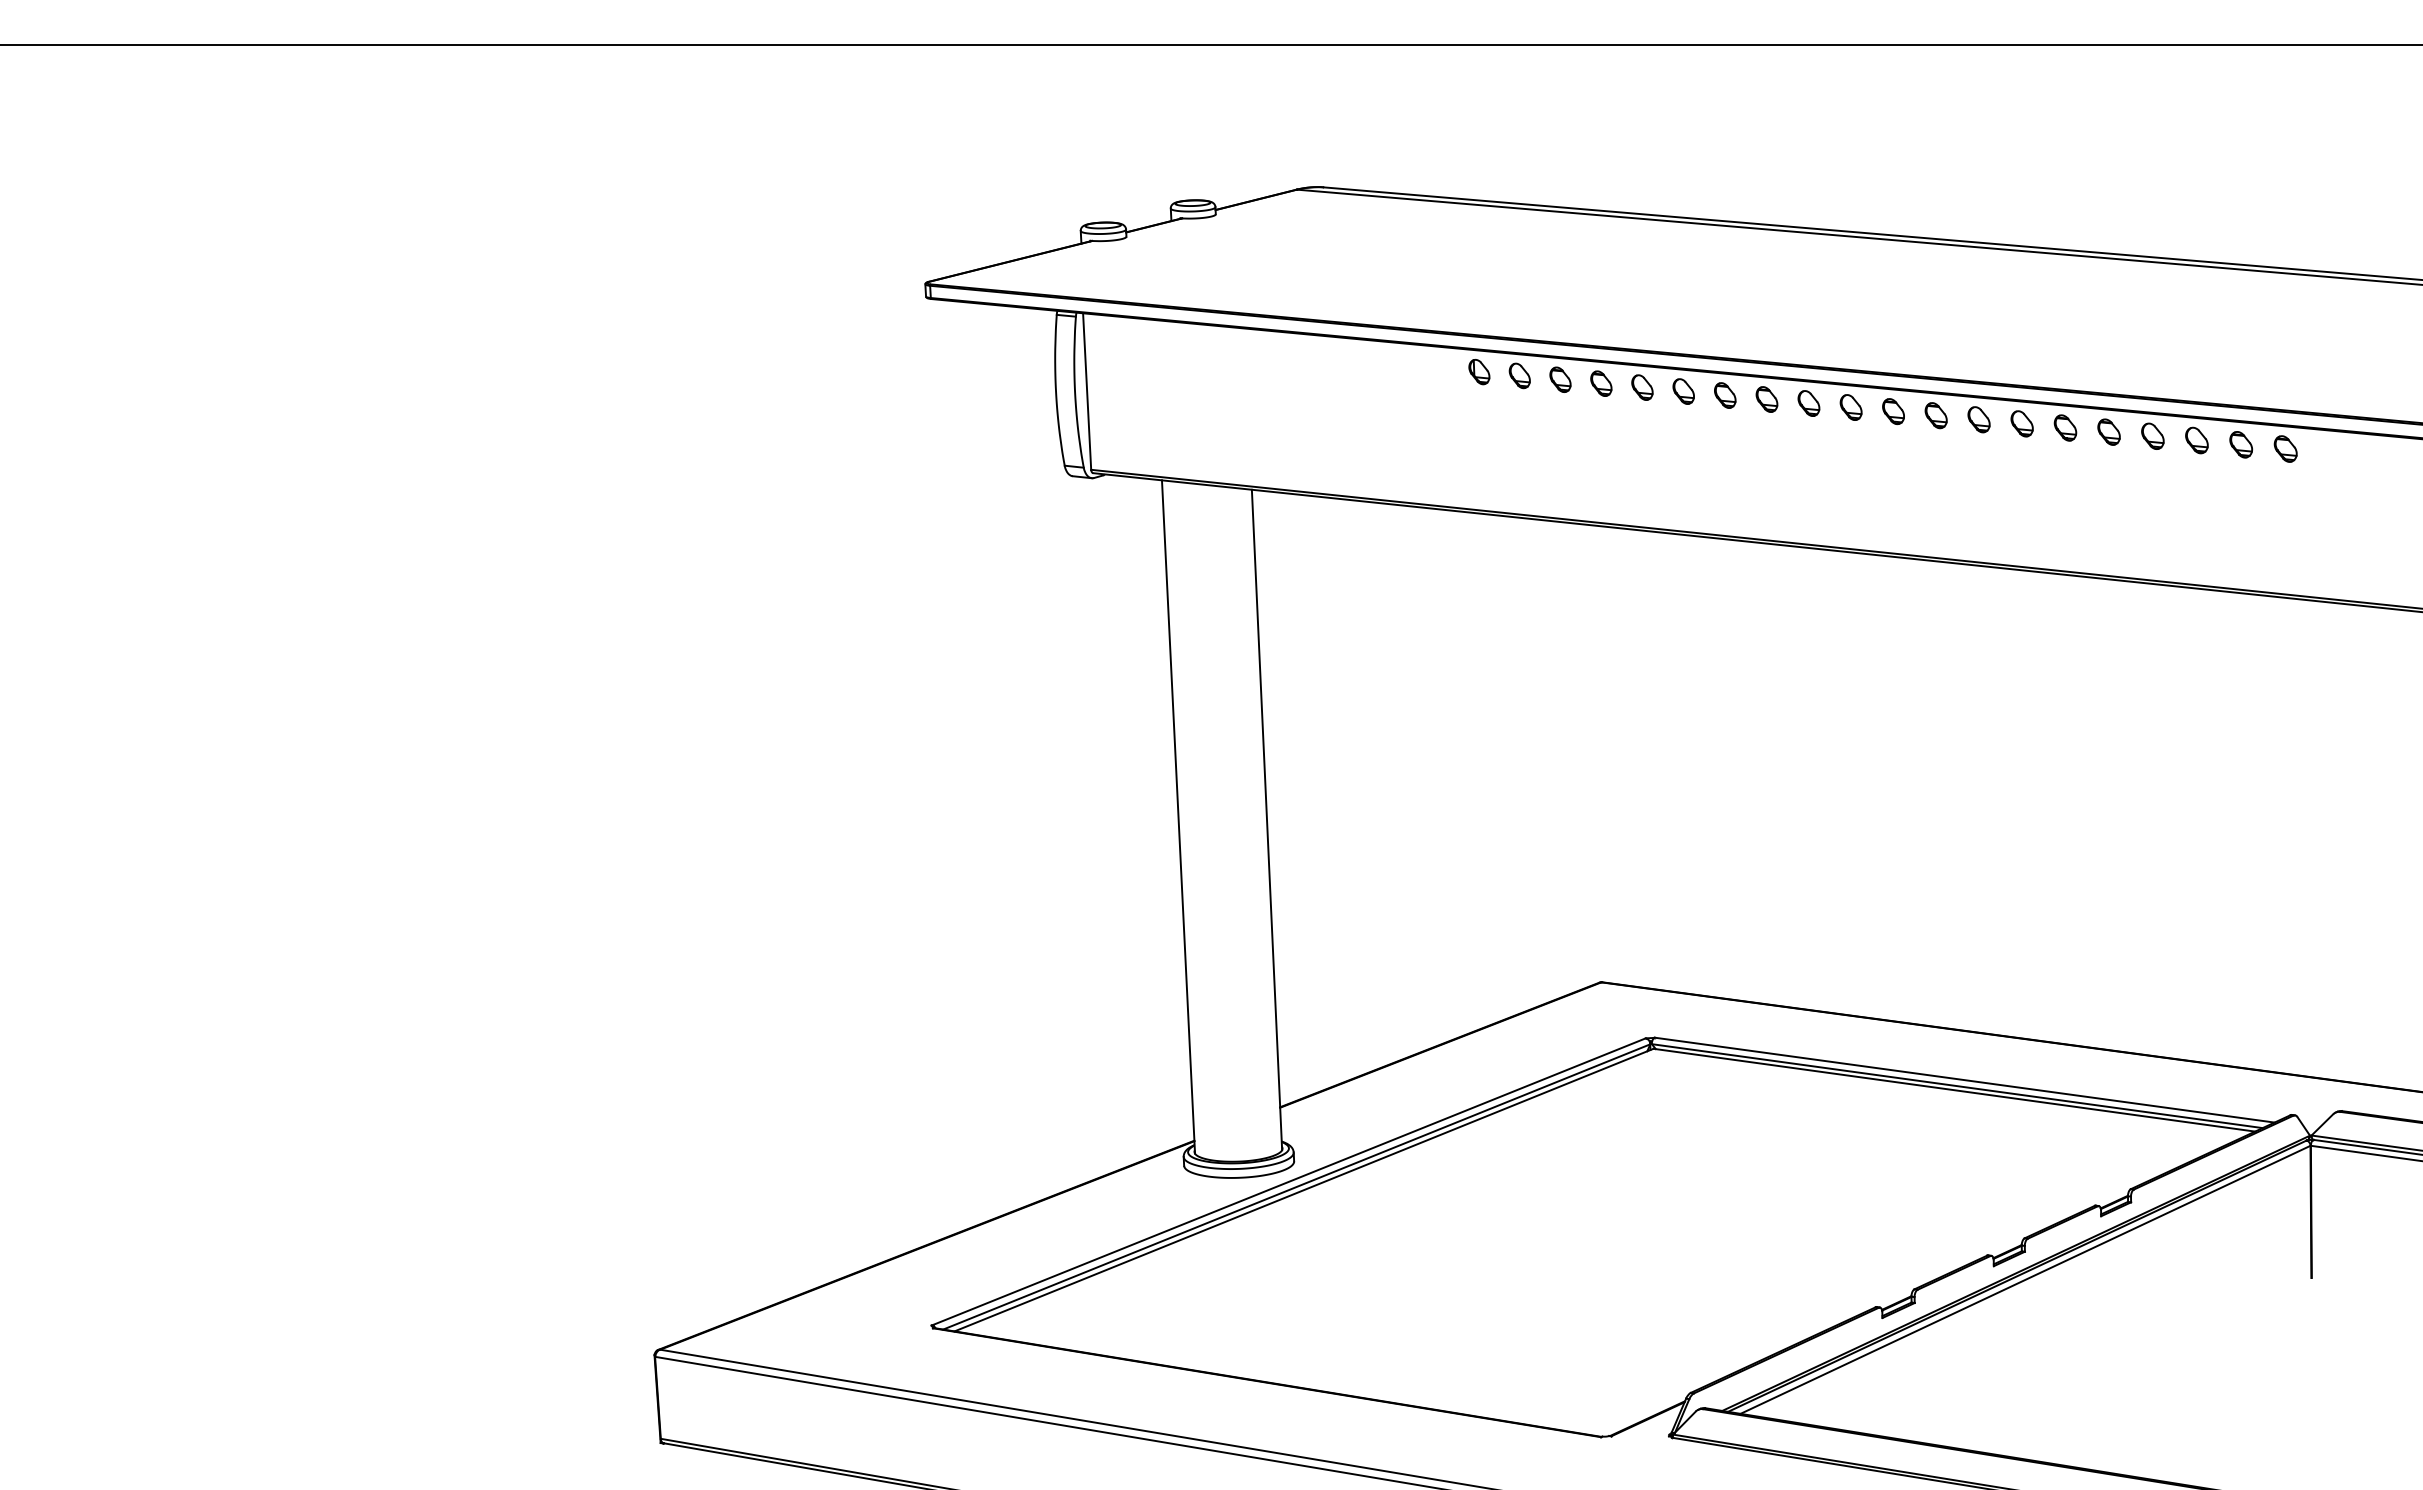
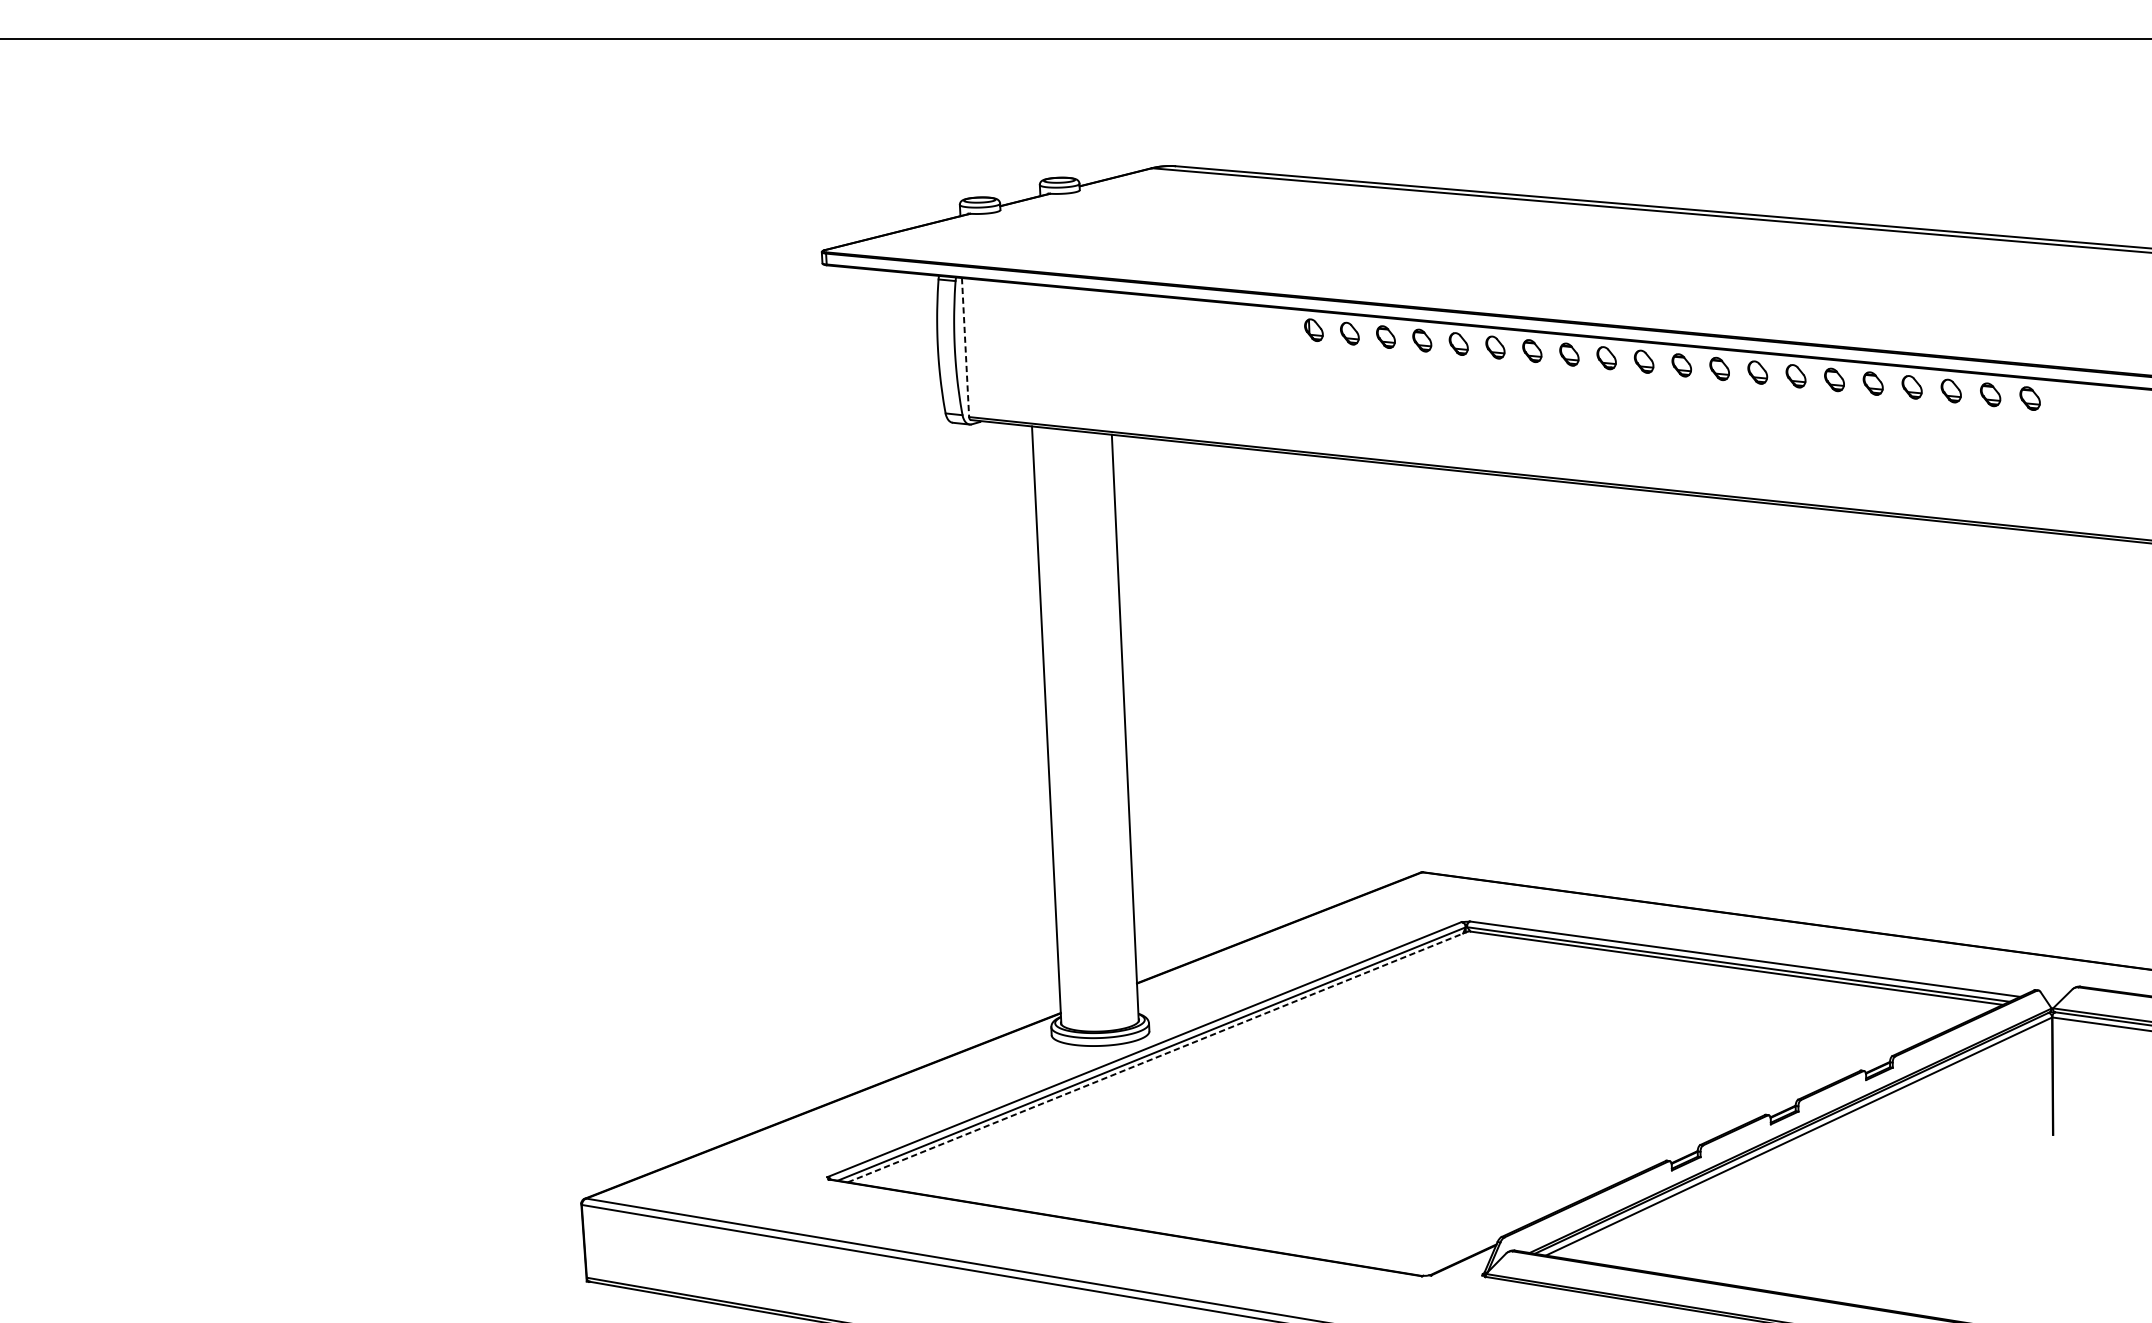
line: (1087, 392) -> (965, 348), solid -> dashed
line: (1304, 1190) -> (1158, 1057), solid -> dashed

